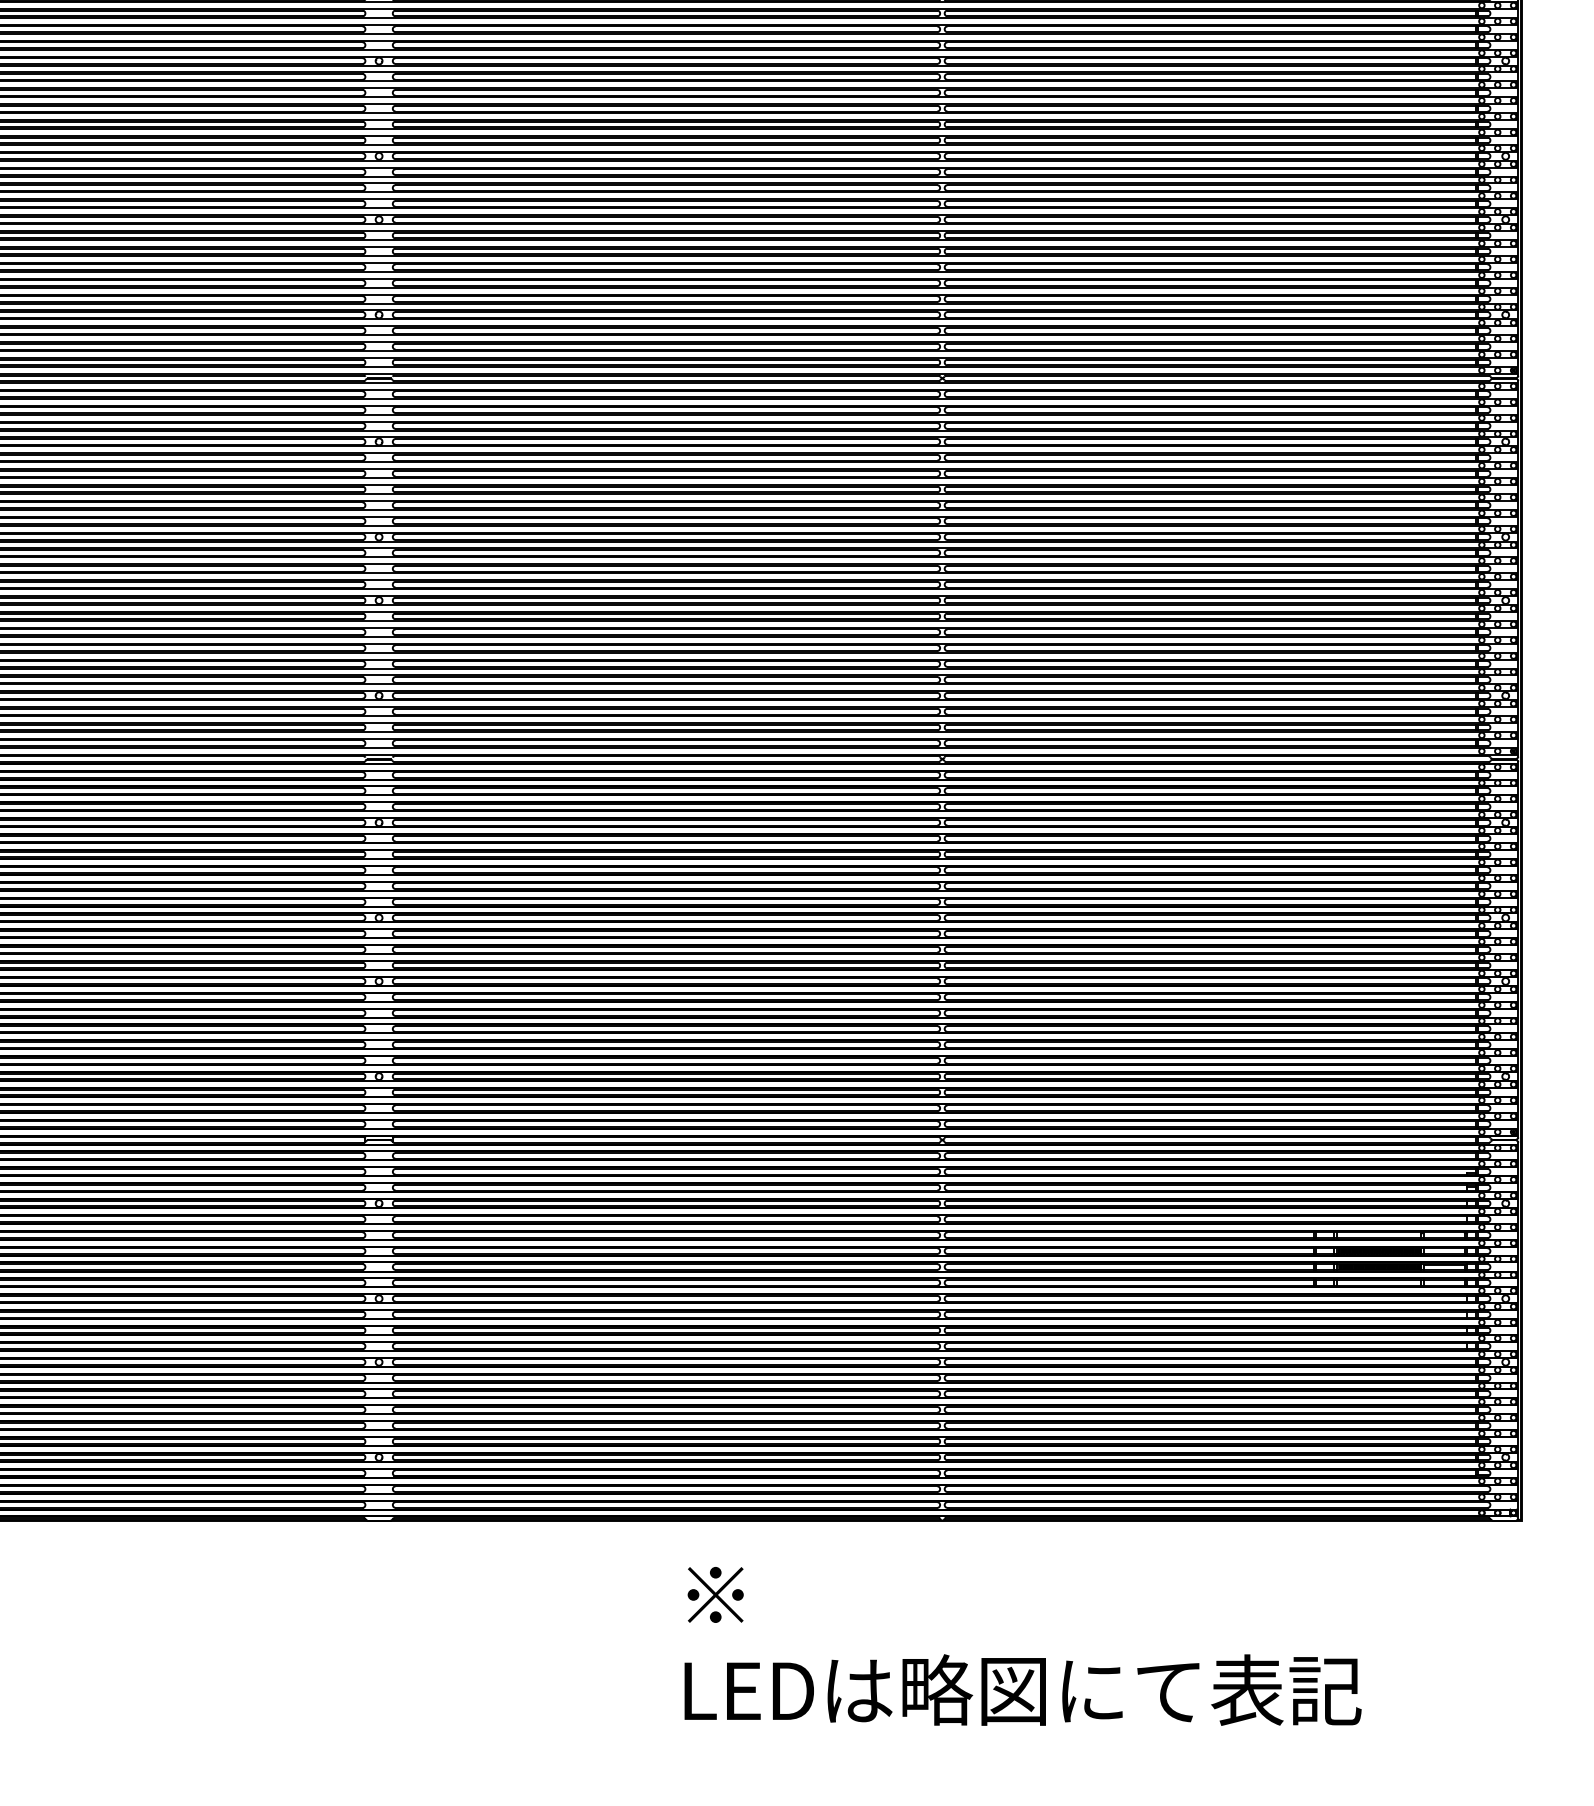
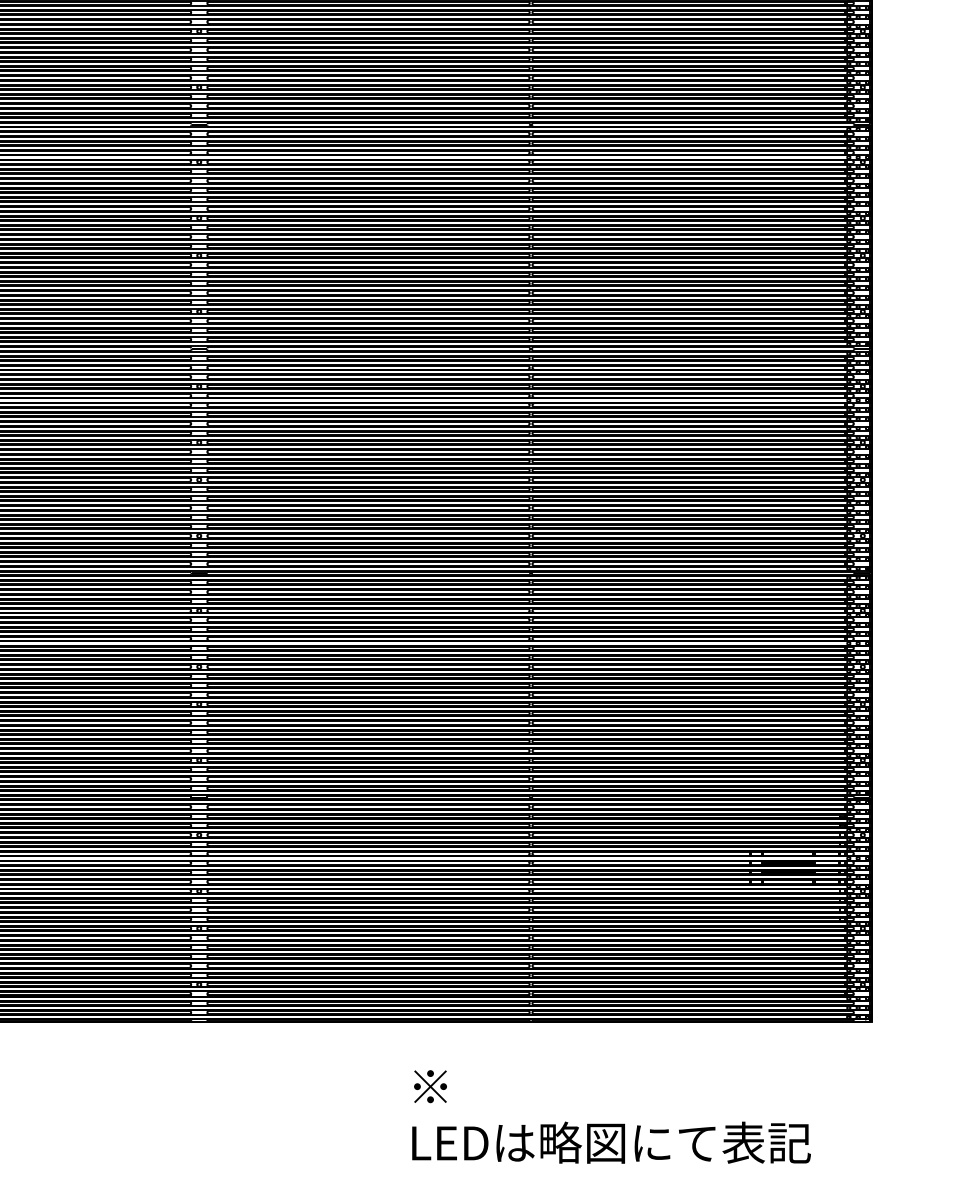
text: (1022, 1645) -> (611, 1116), moved

